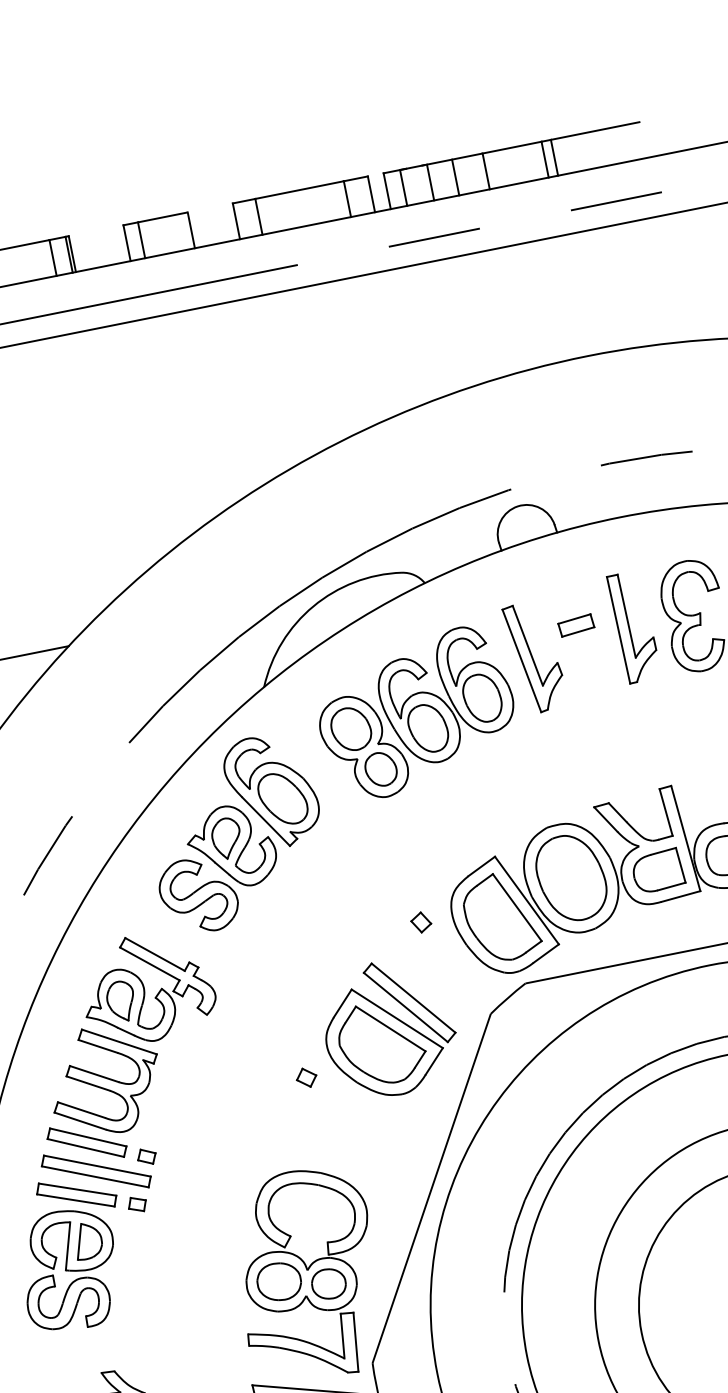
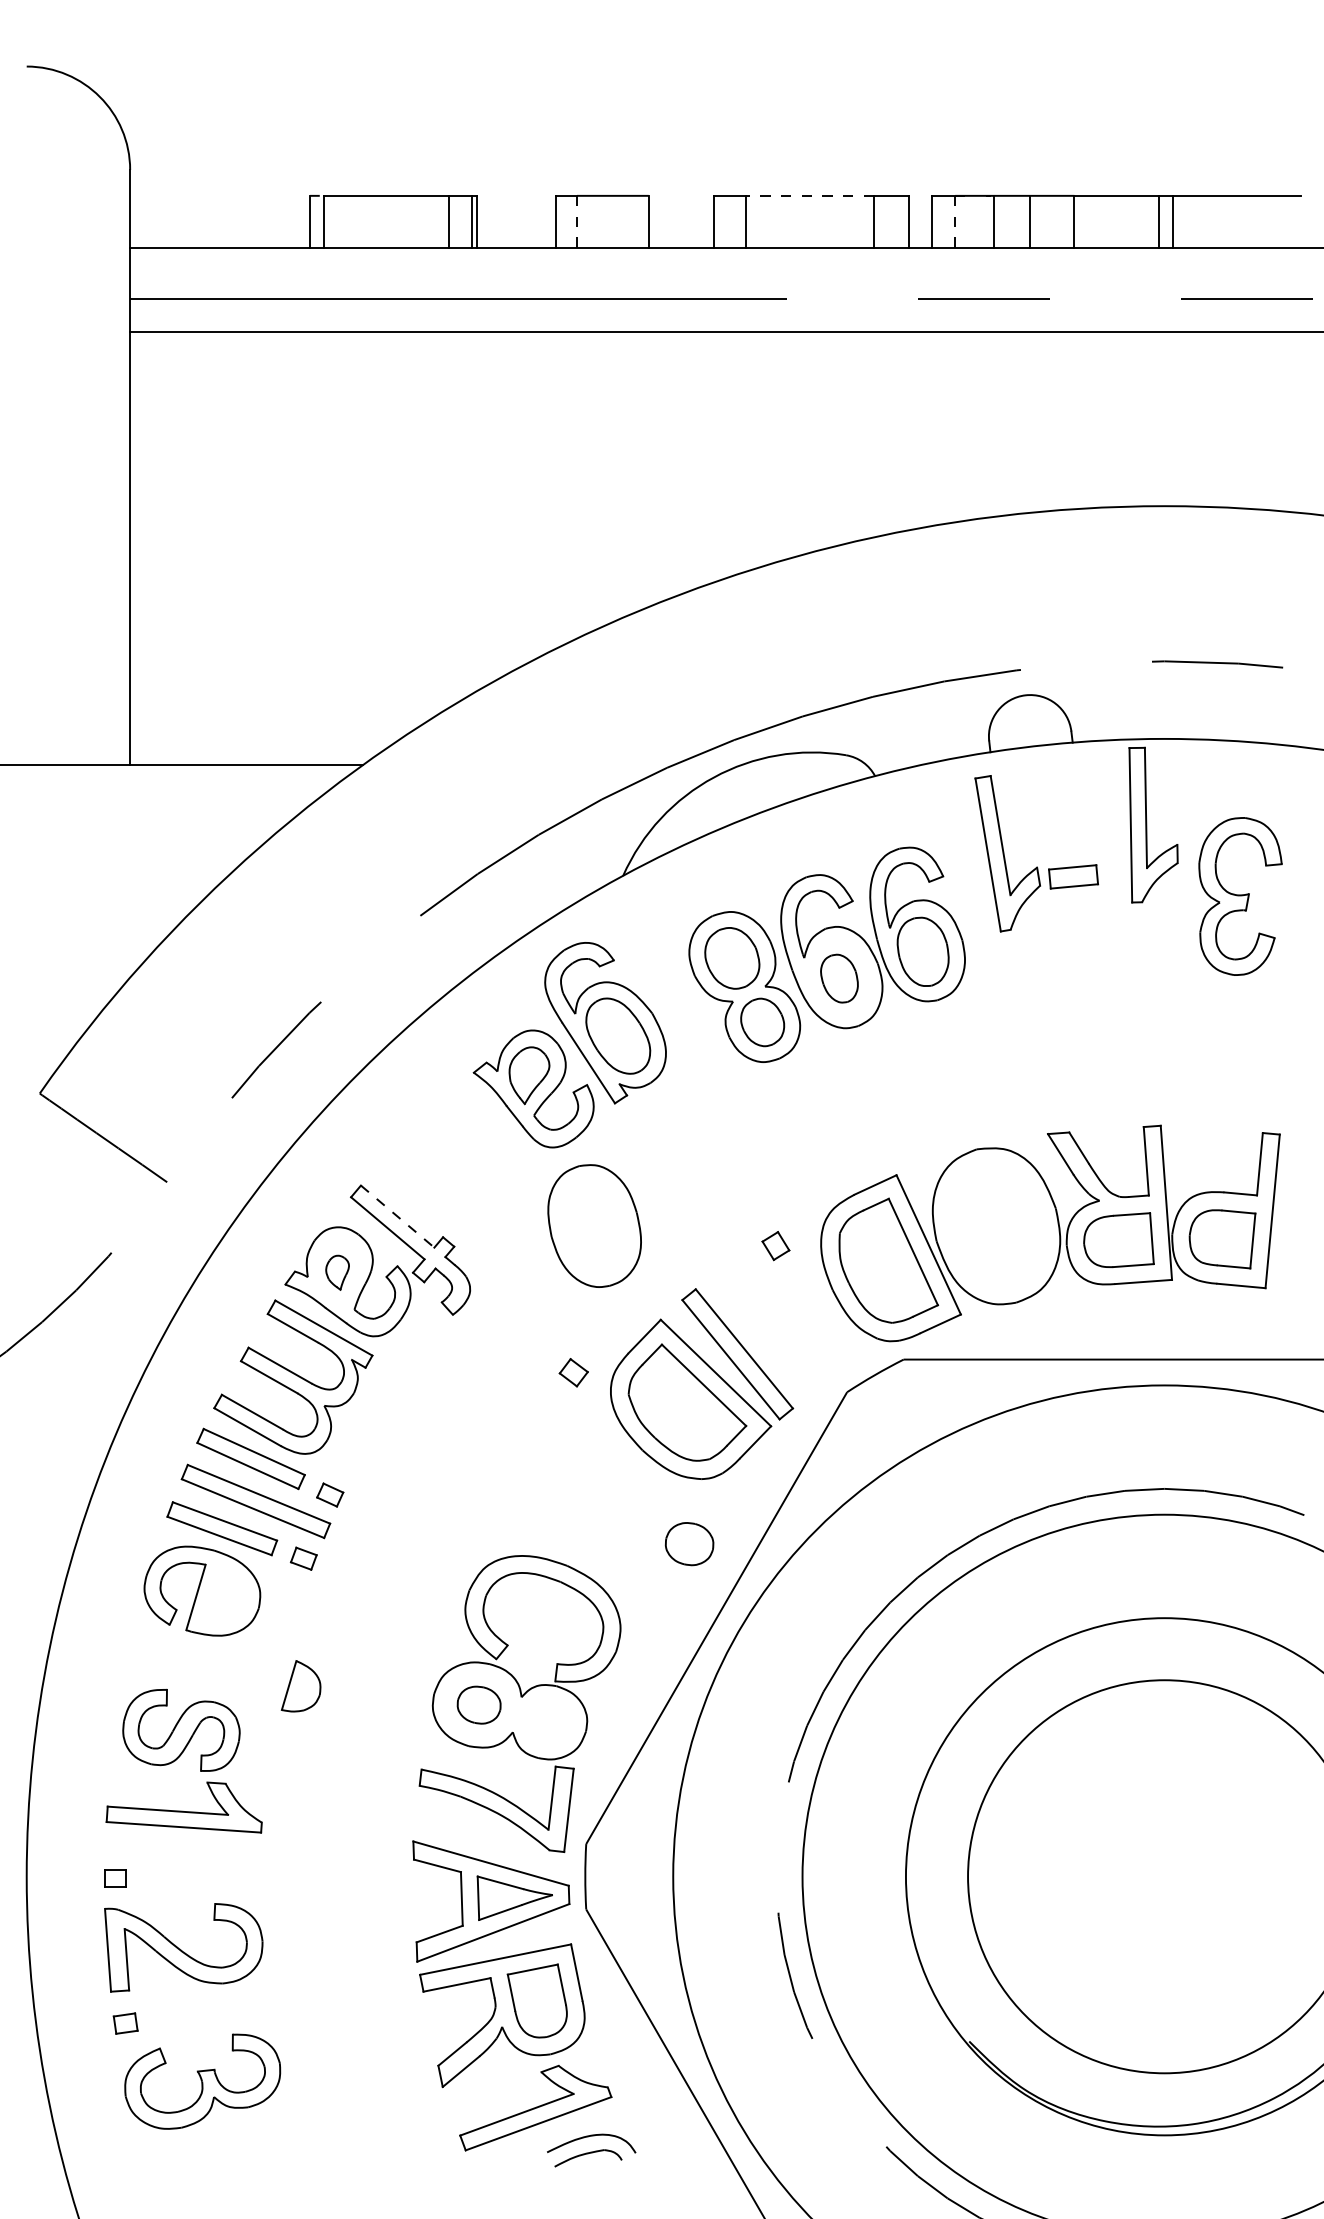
line: (403, 187) -> (955, 221), solid -> dashed
line: (299, 189) -> (810, 195), solid -> dashed
line: (141, 240) -> (577, 221), solid -> dashed
part: (634, 626) -> (1153, 824), moved
part: (535, 657) -> (1007, 853), moved
part: (428, 728) -> (839, 978), size x0.7
part: (571, 877) -> (594, 1225), moved
part: (198, 895) -> (474, 1146), removed
line: (155, 954) -> (398, 1216), solid -> dashed
part: (121, 1001) -> (337, 1272), size x0.6
part: (306, 1077) -> (573, 1372), moved
part: (87, 1241) -> (300, 1686), moved
part: (278, 1281) -> (478, 1704), size x0.7
part: (328, 1284) -> (689, 1544), moved
part: (68, 1301) -> (181, 1729), moved

